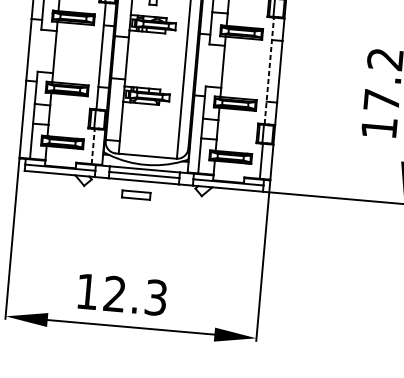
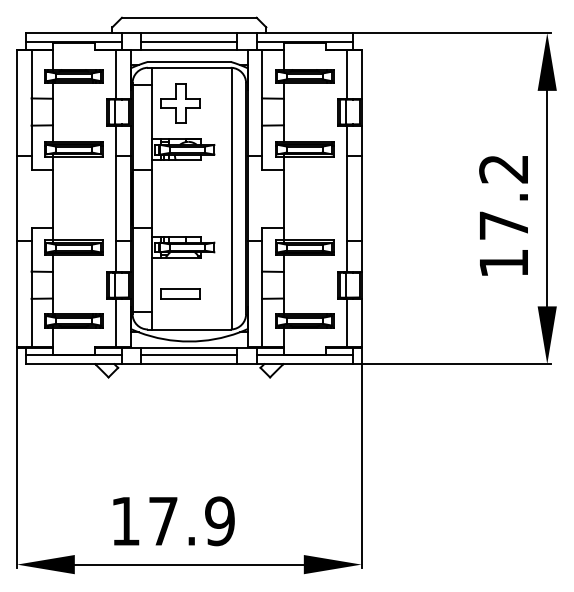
line: (269, 70) -> (347, 198), dashed -> solid
line: (93, 146) -> (116, 322), dashed -> solid
part: (136, 194) -> (180, 293), moved
text: (135, 296) -> (191, 521), 12.3 -> 17.9

